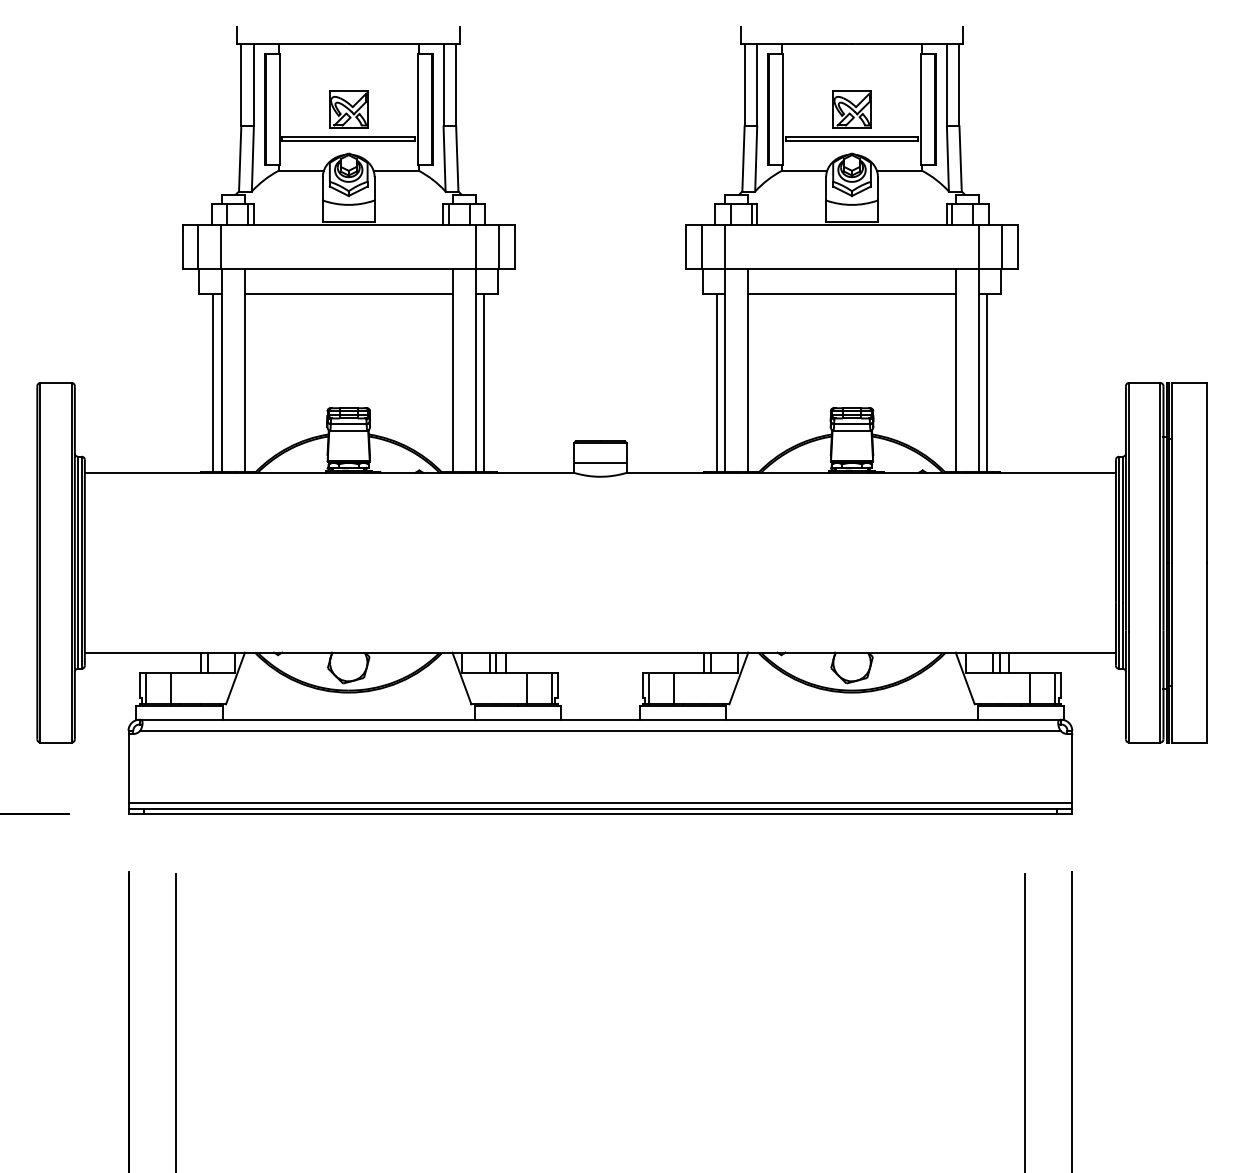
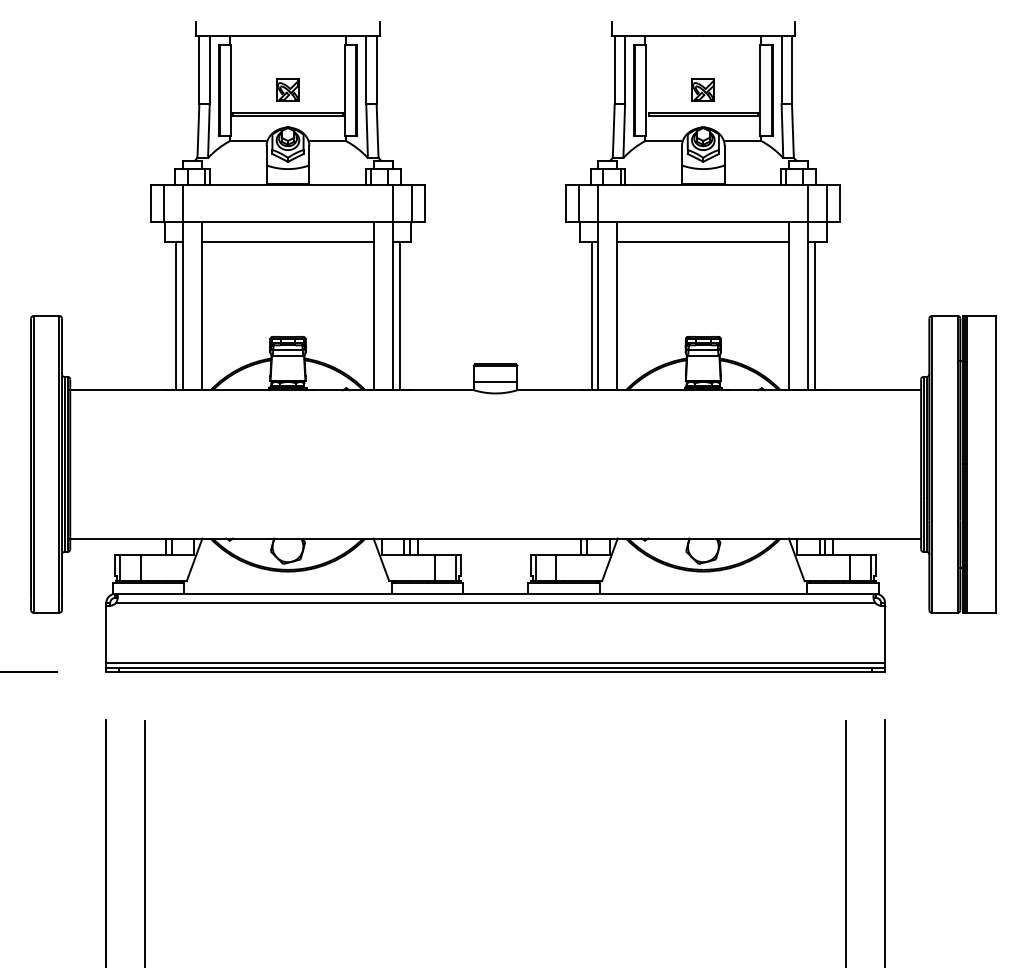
part: (348, 109) -> (287, 90), size x0.7
part: (851, 109) -> (702, 90), size x0.7

